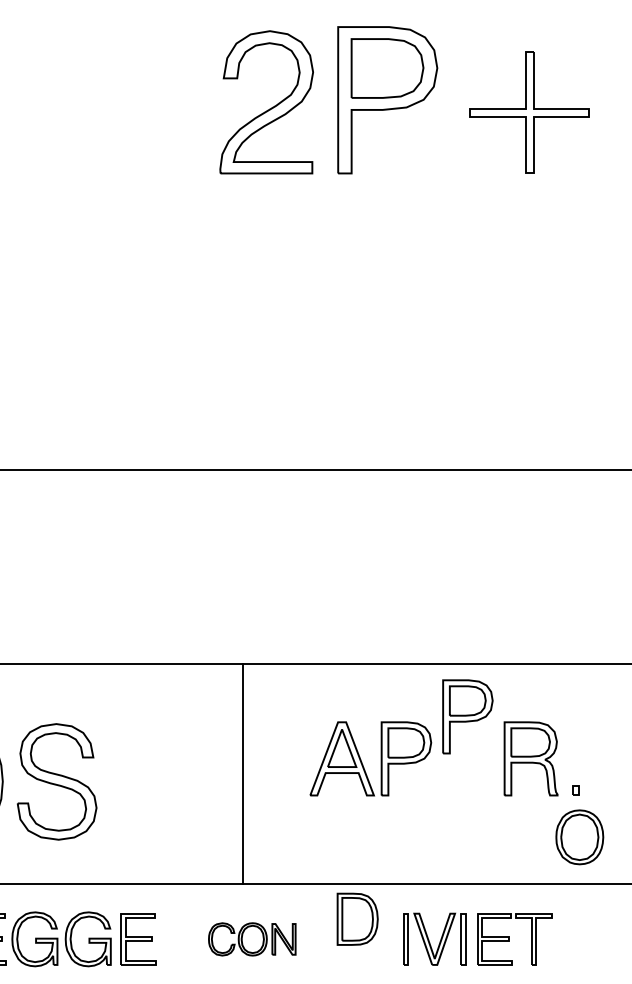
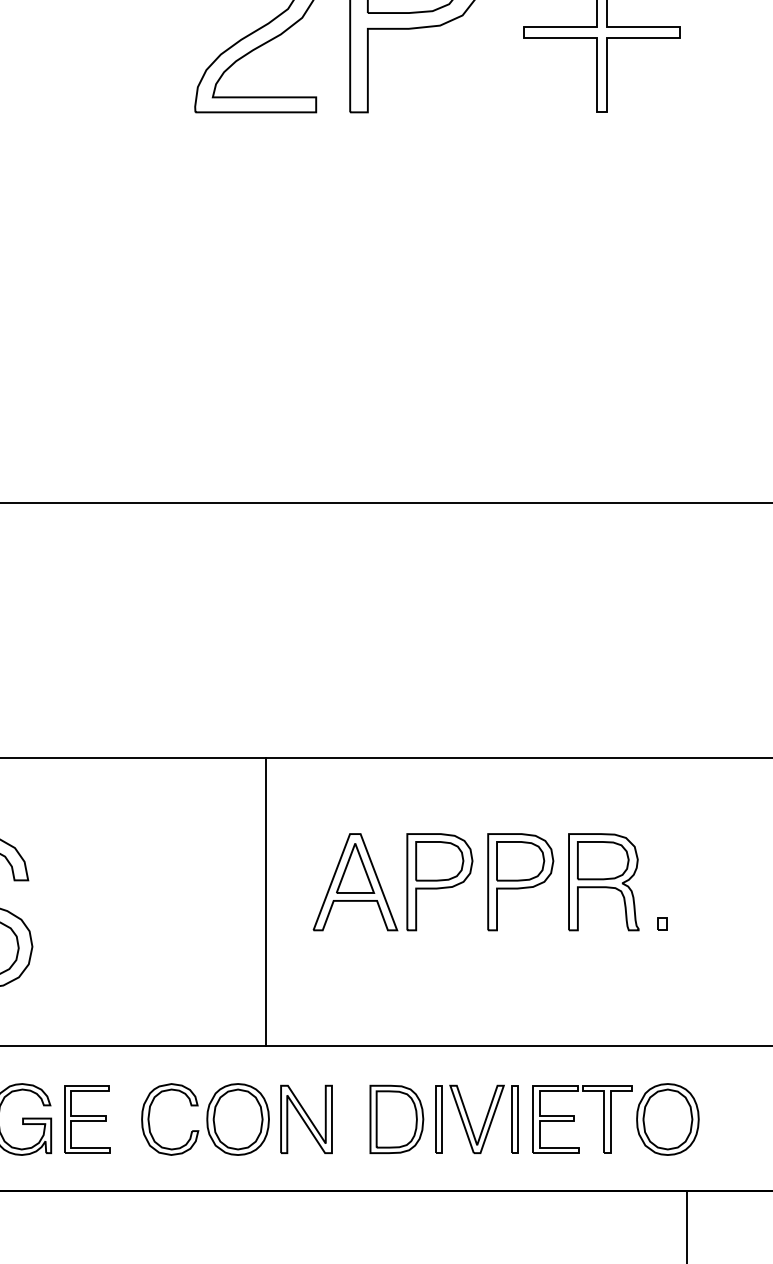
part: (467, 716) -> (520, 881), moved
line: (243, 773) -> (266, 901), moved
part: (579, 837) -> (667, 1119), moved
part: (357, 918) -> (396, 1118), moved
part: (252, 939) -> (237, 1119), size x1.67

